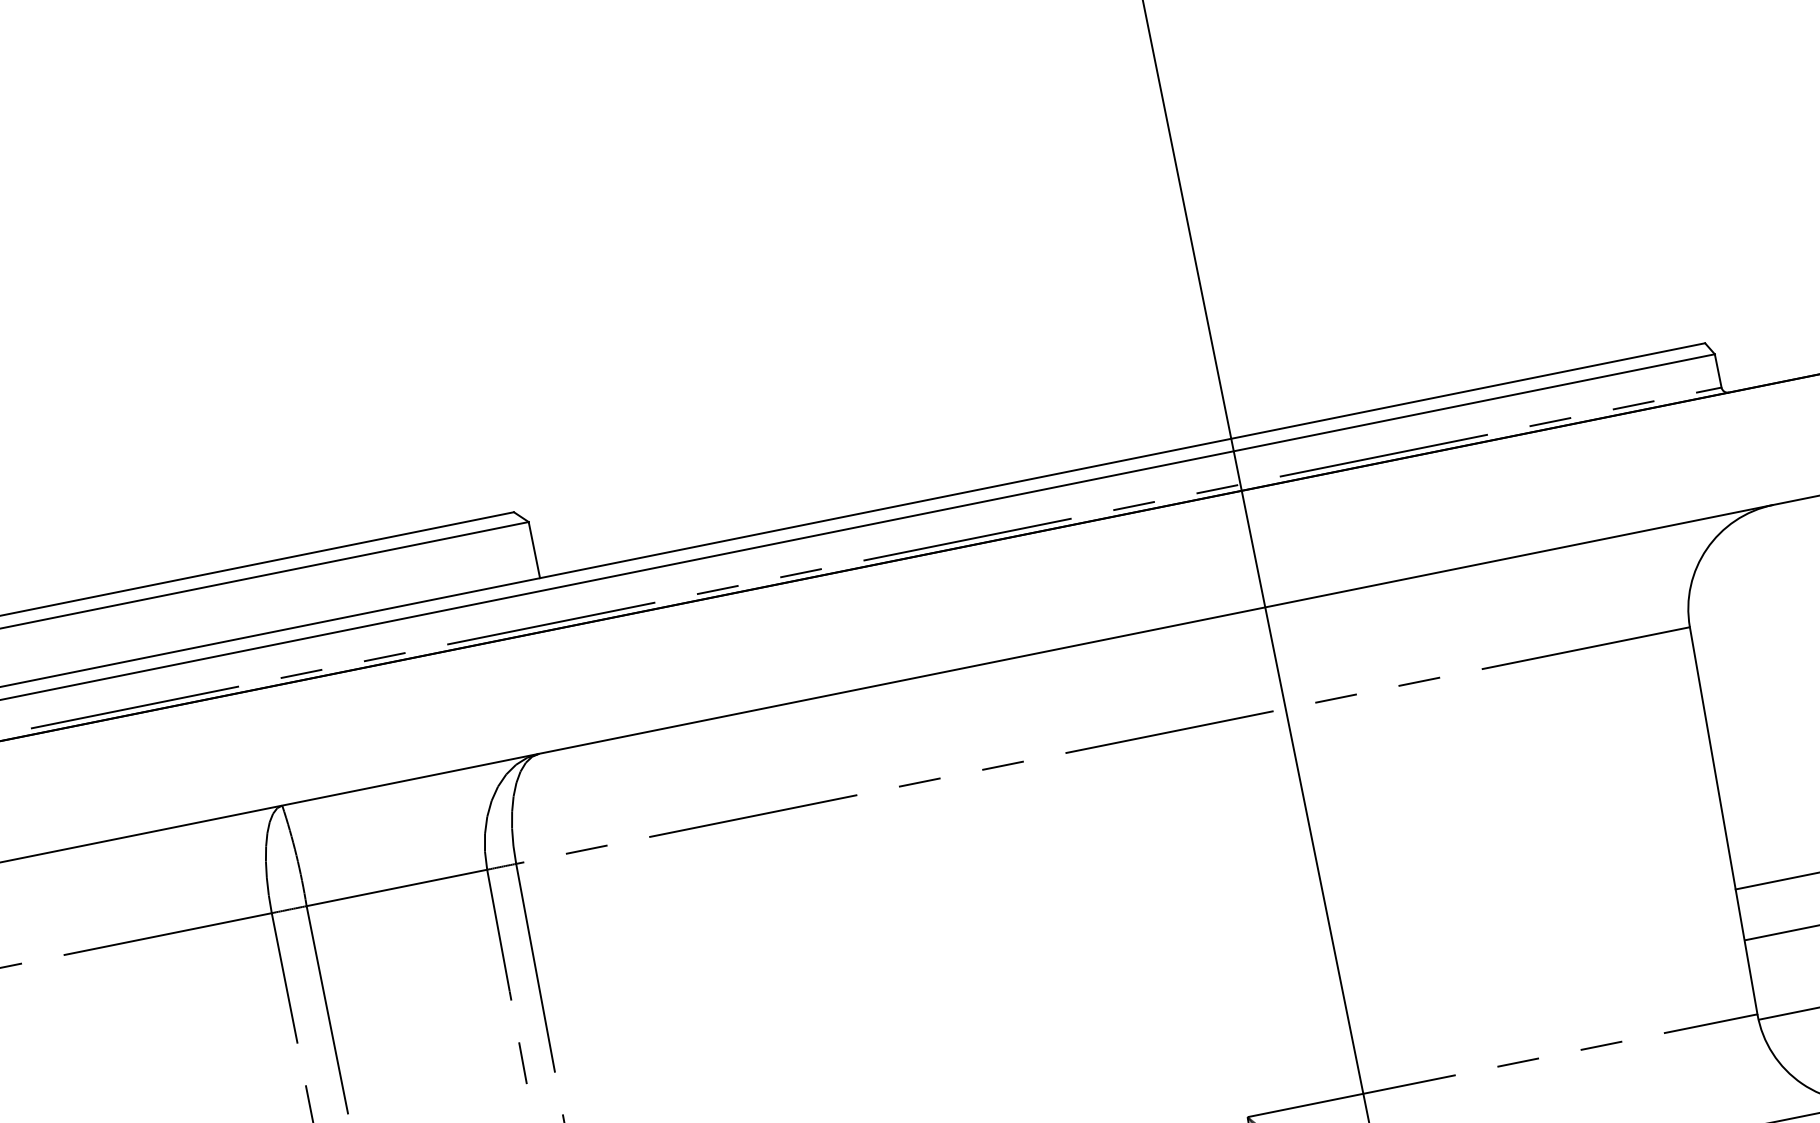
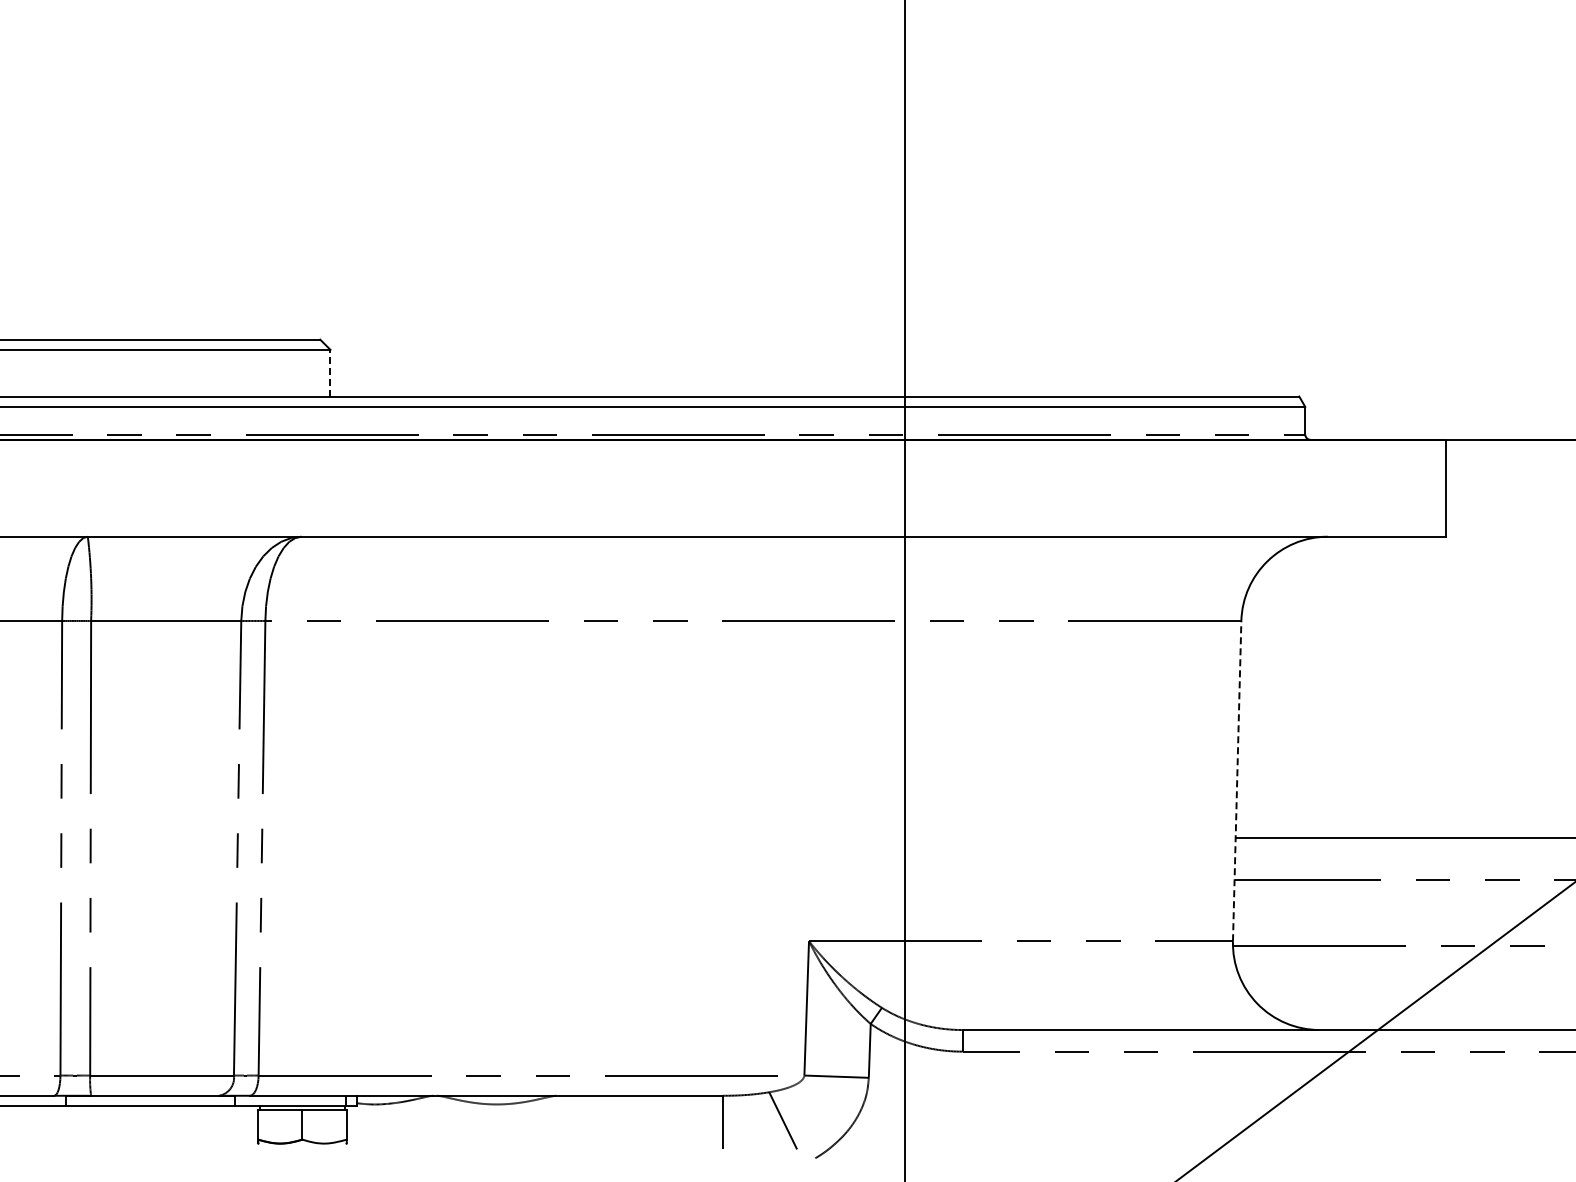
line: (534, 549) -> (330, 372), solid -> dashed
line: (1723, 819) -> (1237, 780), solid -> dashed

